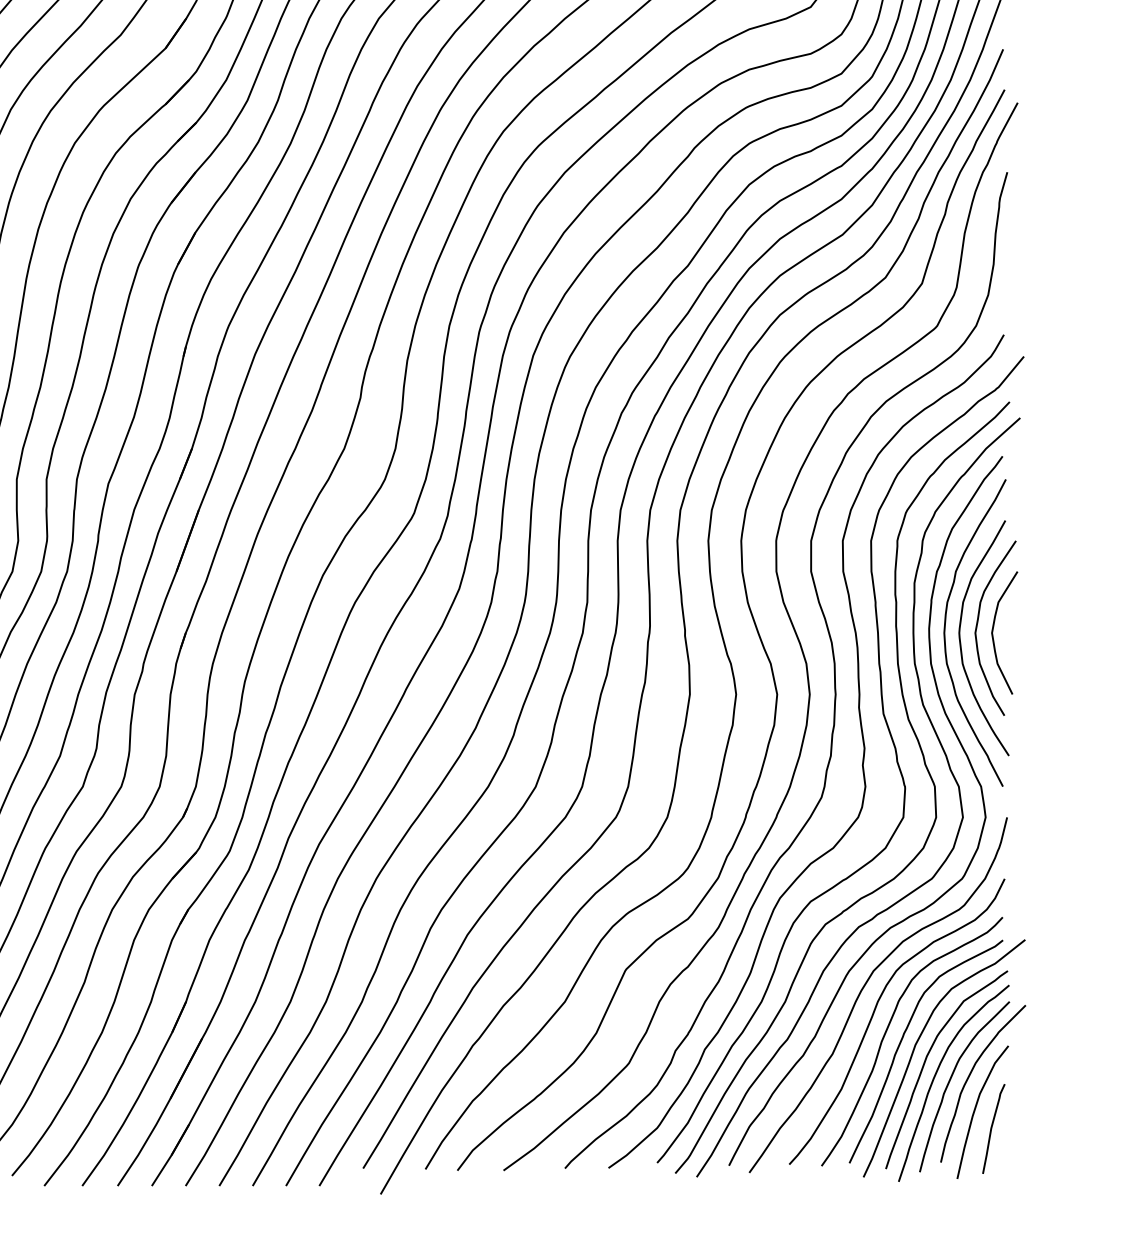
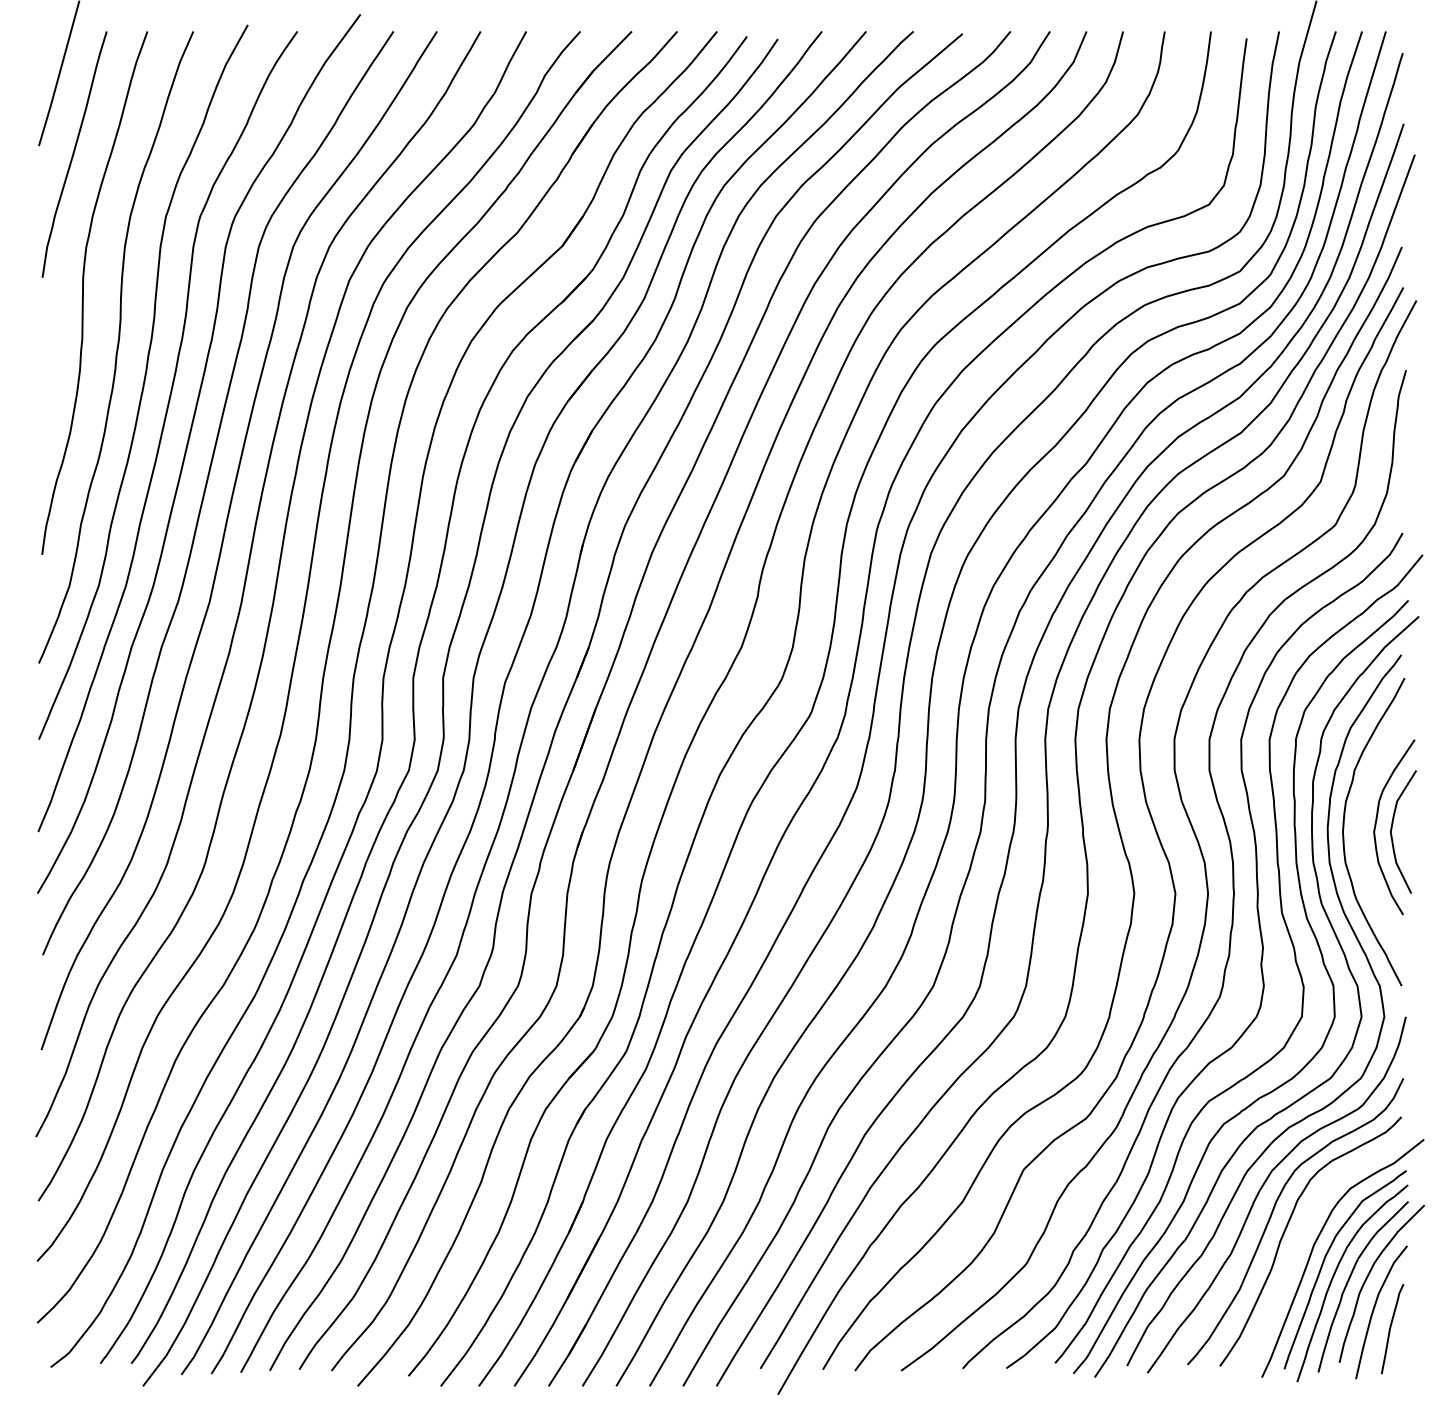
curve: (960, 638) -> (1359, 837), removed
curve: (902, 1039) -> (1301, 1239), removed

